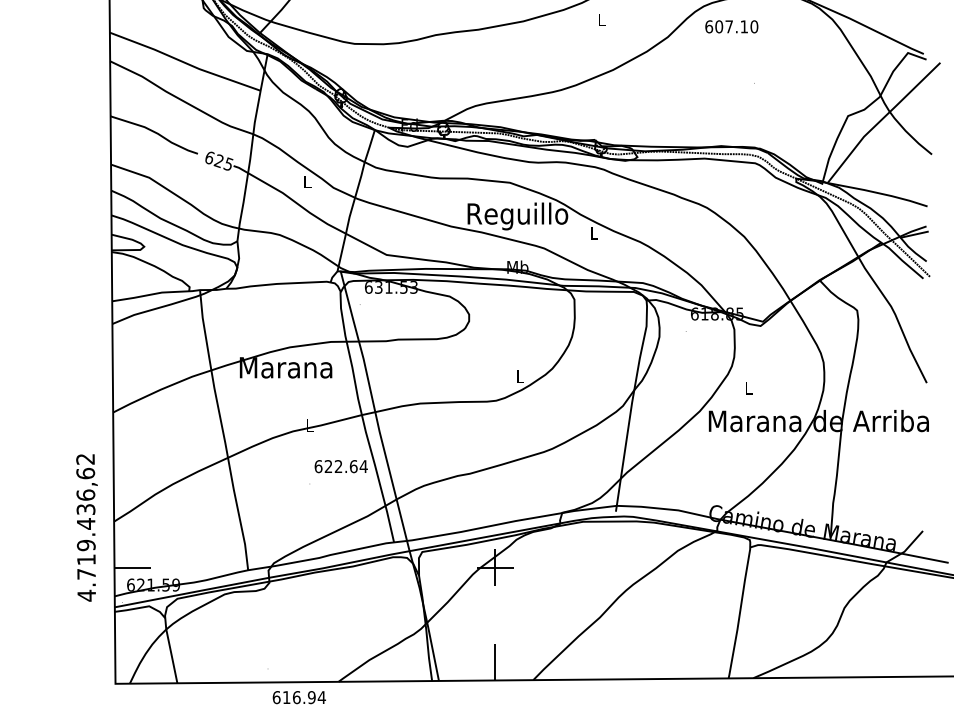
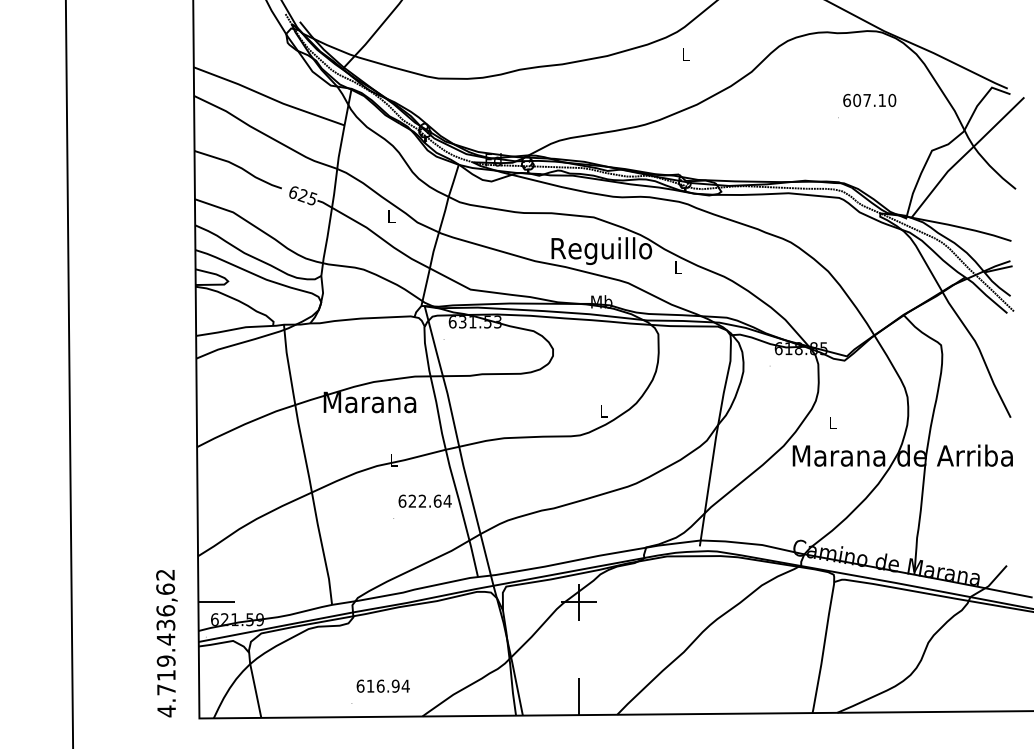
text: (731, 25) -> (869, 99), moved
text: (86, 527) -> (166, 643), moved
text: (298, 696) -> (382, 685), moved

